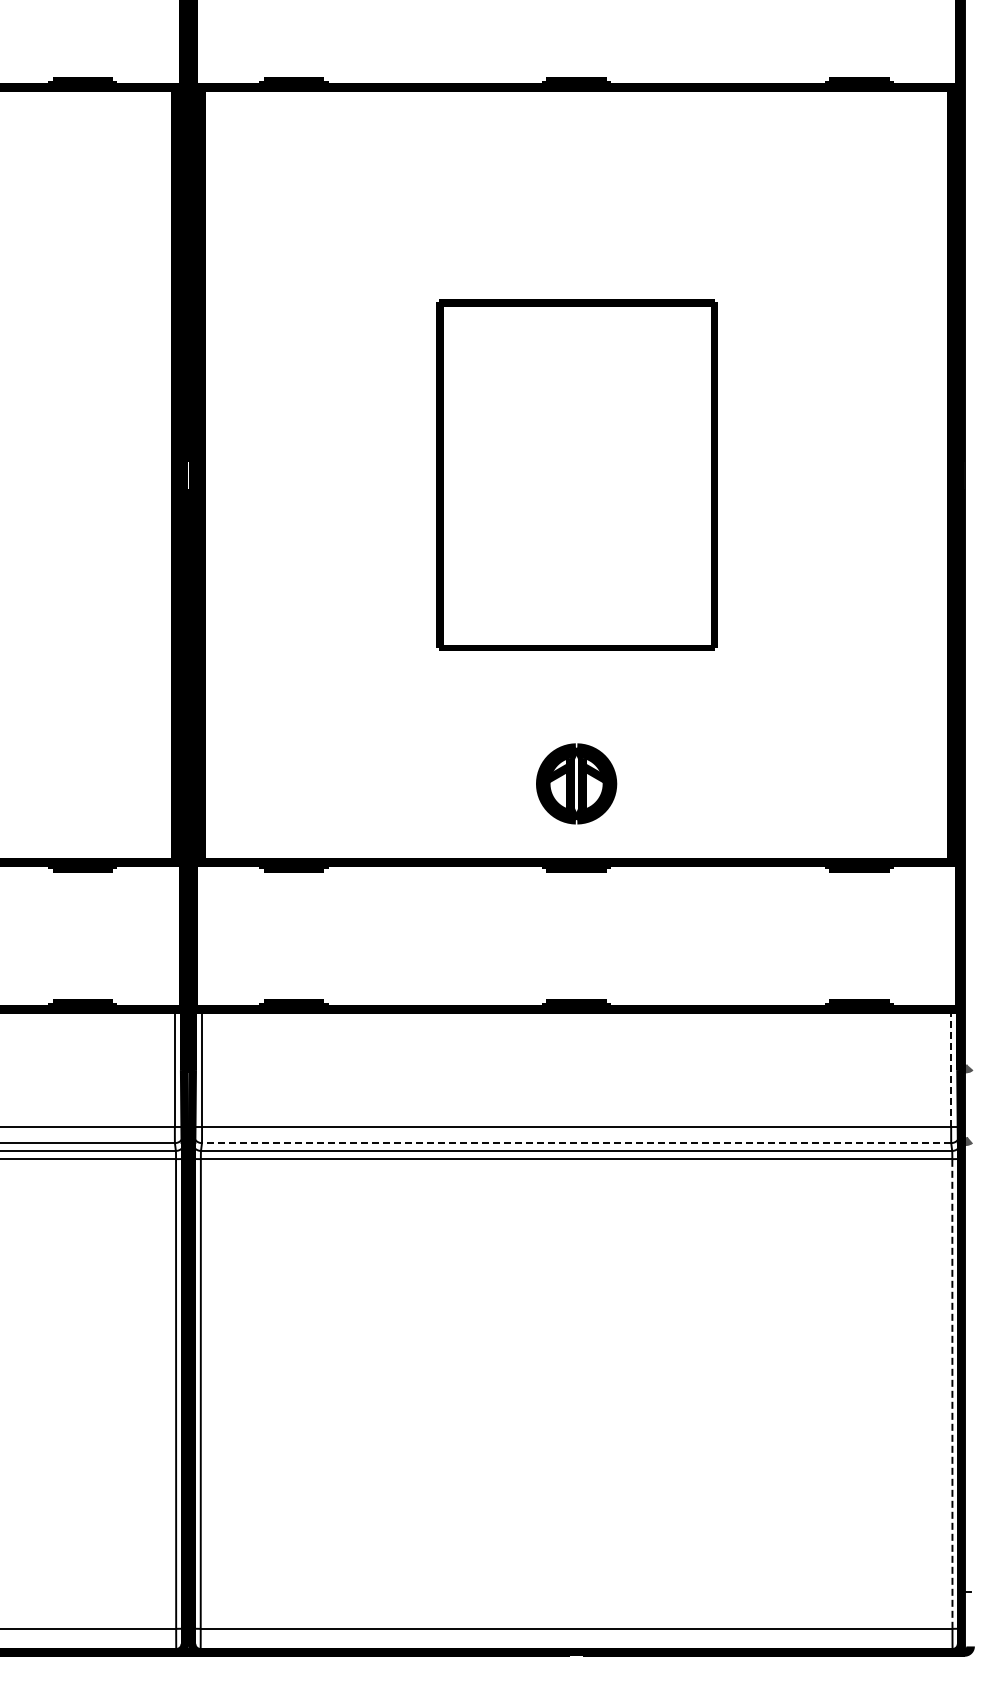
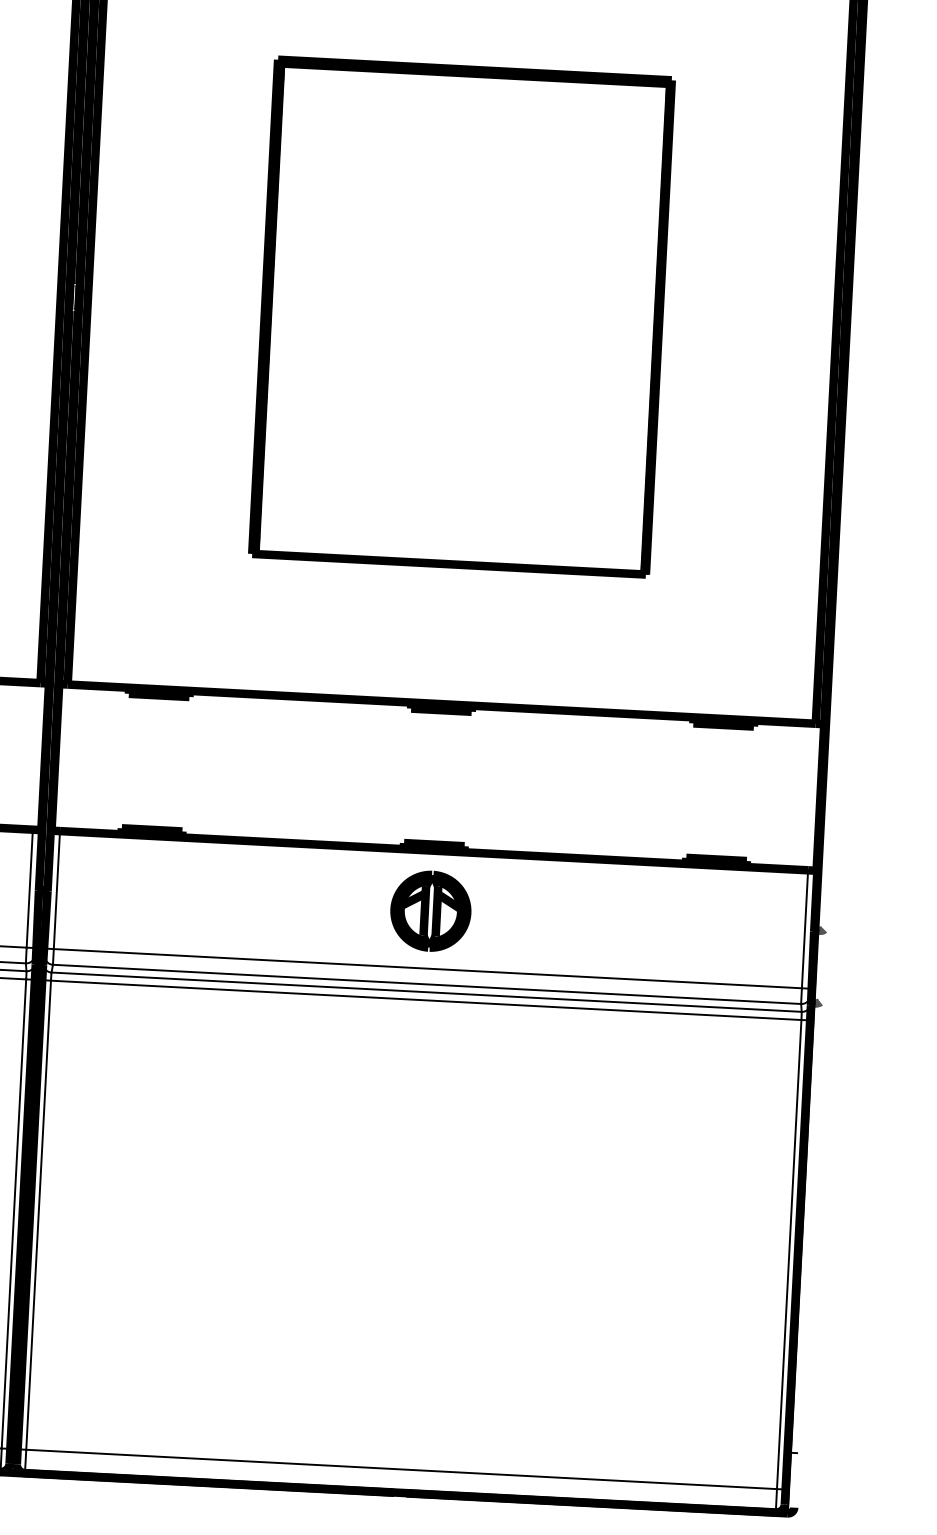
part: (576, 474) -> (461, 316), size x1.43
part: (576, 783) -> (430, 910), moved
line: (951, 1067) -> (805, 928), dashed -> solid
line: (576, 1143) -> (426, 984), dashed -> solid
line: (952, 1393) -> (789, 1254), dashed -> solid

